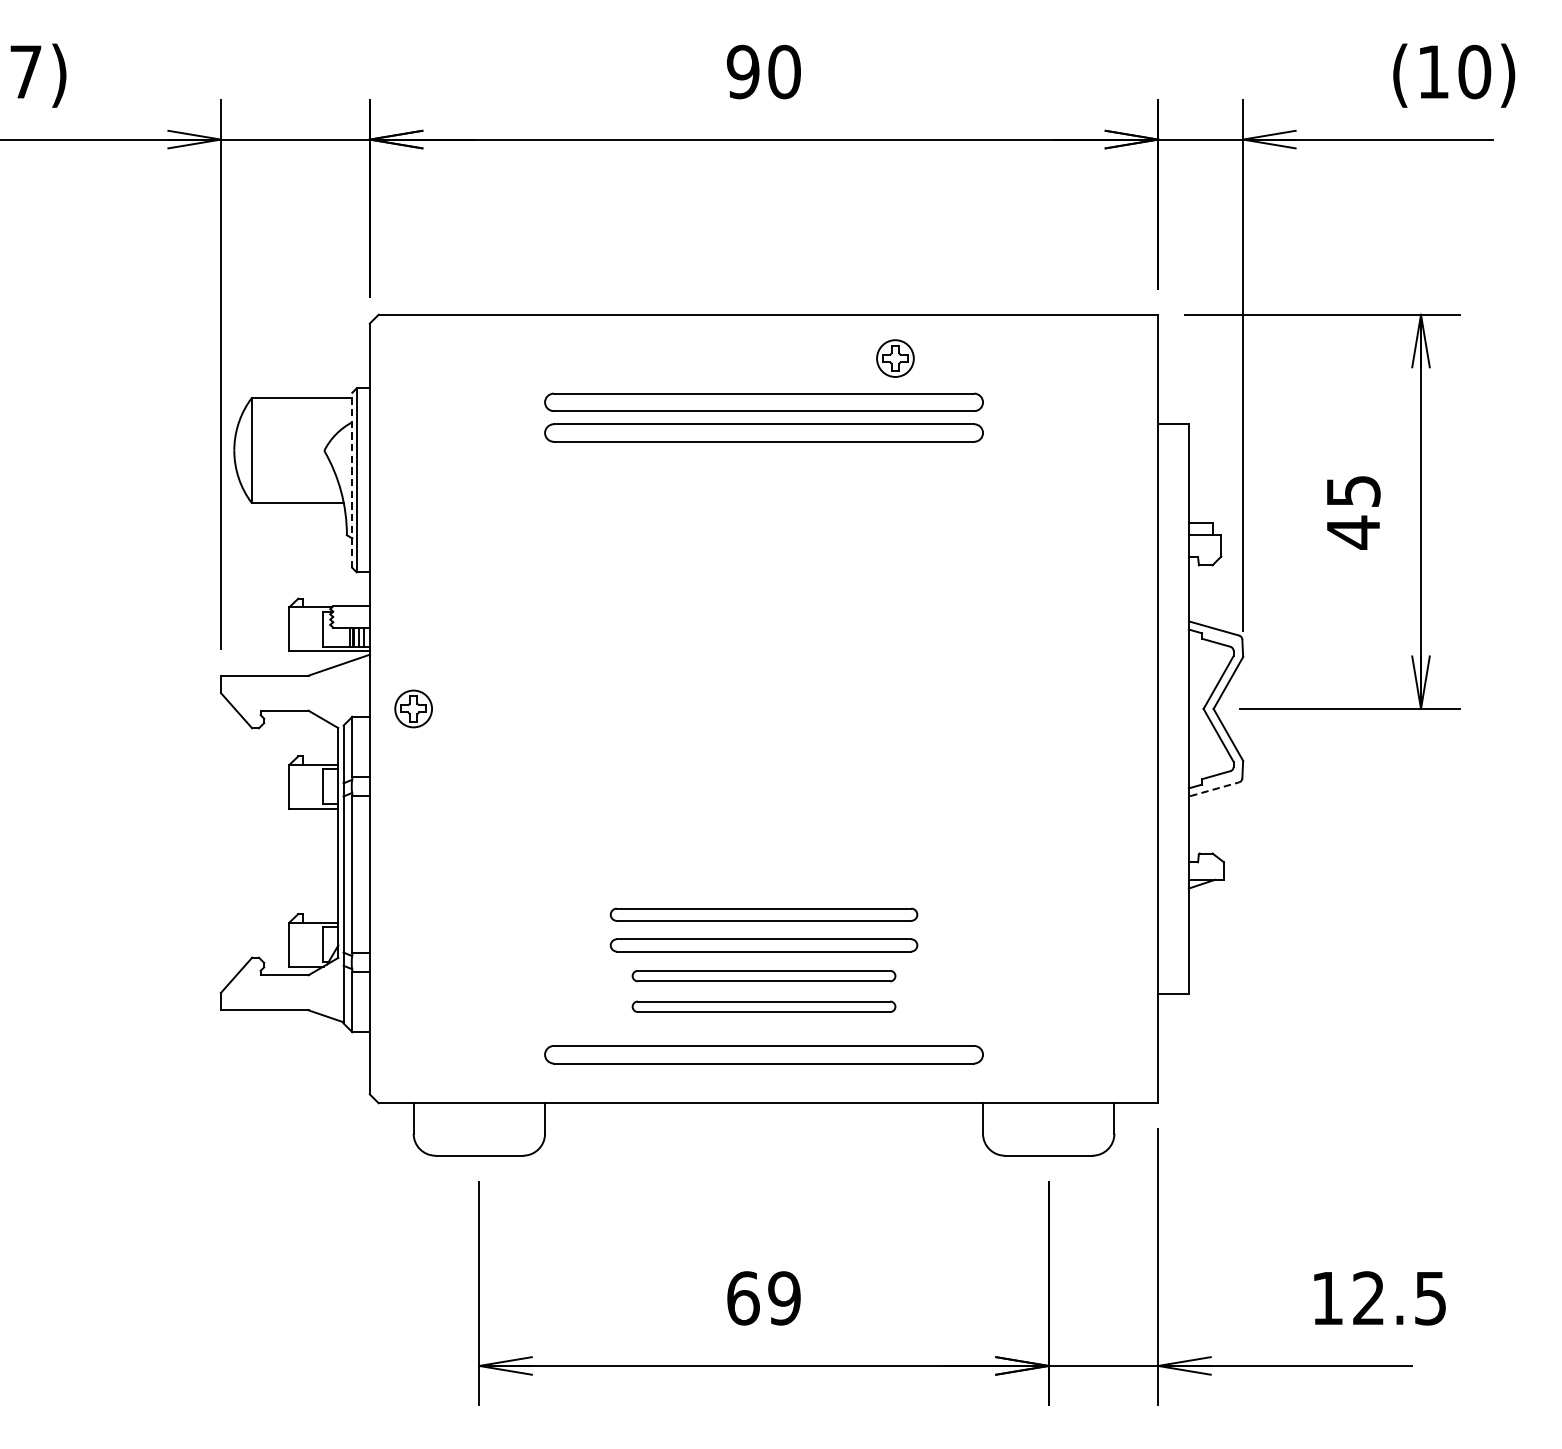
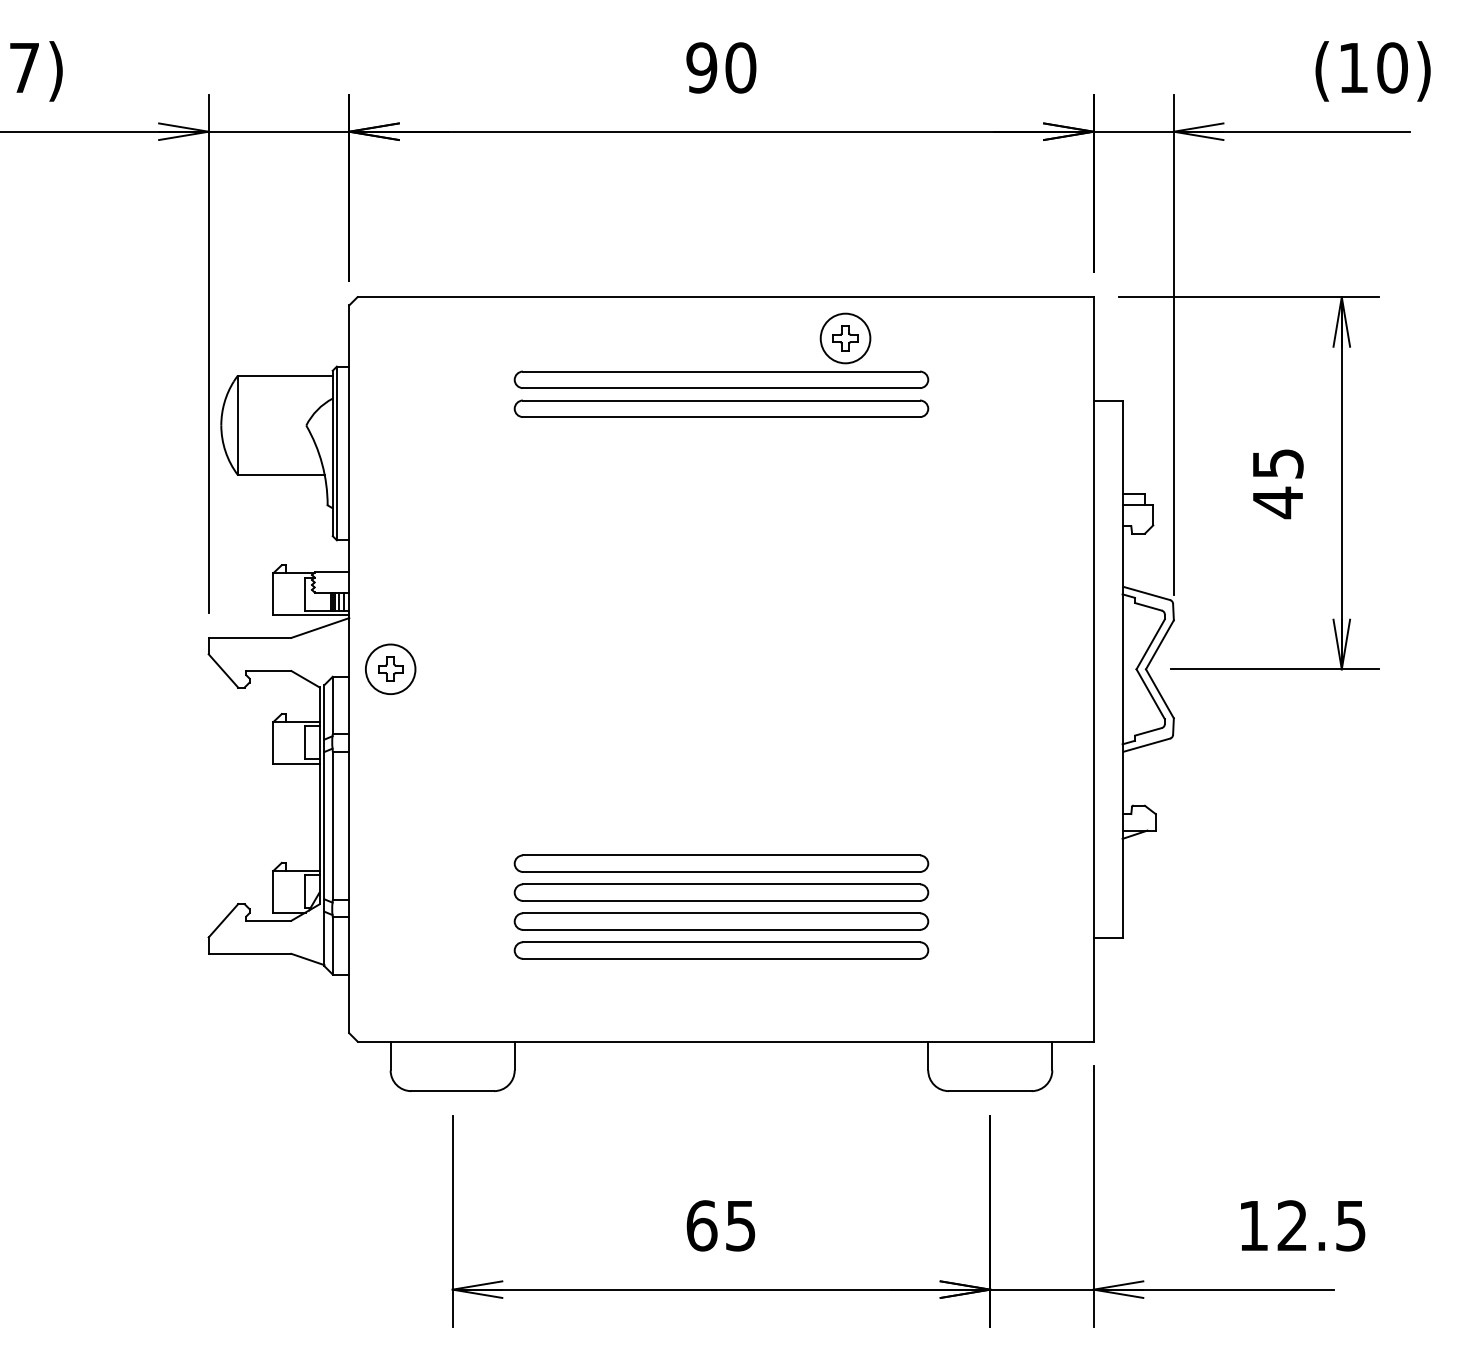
circle: (895, 358) -> (845, 338), size x1.43
line: (352, 480) -> (332, 453), dashed -> solid
circle: (413, 709) -> (390, 669), size x1.43
line: (1215, 789) -> (1147, 745), dashed -> solid
part: (764, 914) -> (721, 863), size x1.43
part: (764, 945) -> (721, 892), size x1.43
part: (764, 976) -> (721, 921), size x1.67
part: (764, 1006) -> (721, 950), size x1.67
part: (764, 1054) -> (721, 995), removed
text: (784, 1298) -> (740, 1225), 69 -> 65

